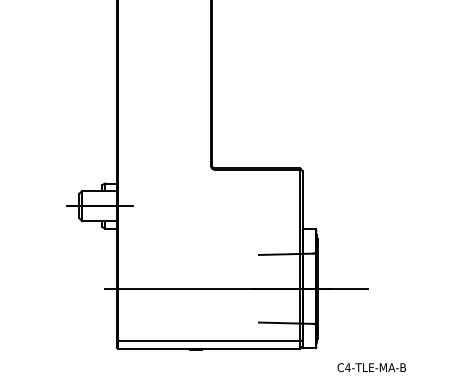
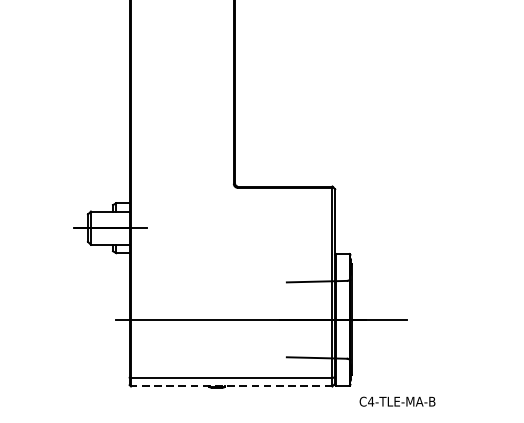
line: (209, 348) -> (232, 386), solid -> dashed
text: (371, 367) -> (397, 401), moved

